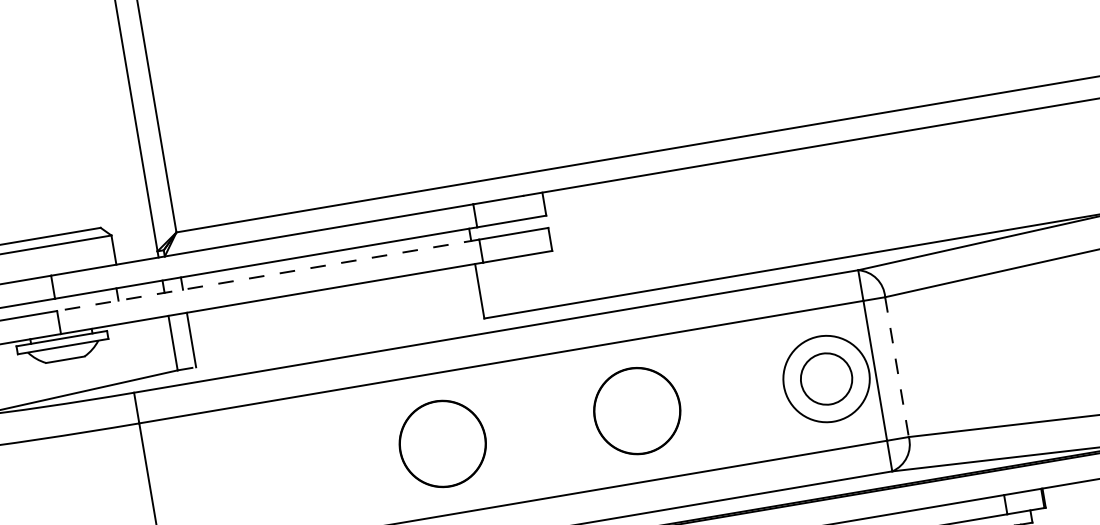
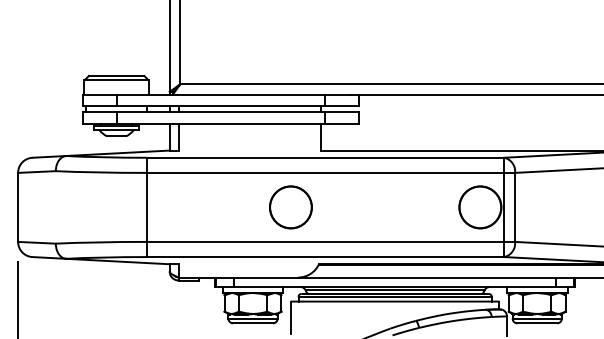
line: (267, 275) -> (220, 112), dashed -> solid
line: (897, 367) -> (515, 207), dashed -> solid
circle: (826, 379) -> (480, 207), size x1.67
circle: (636, 411) -> (386, 207), removed

